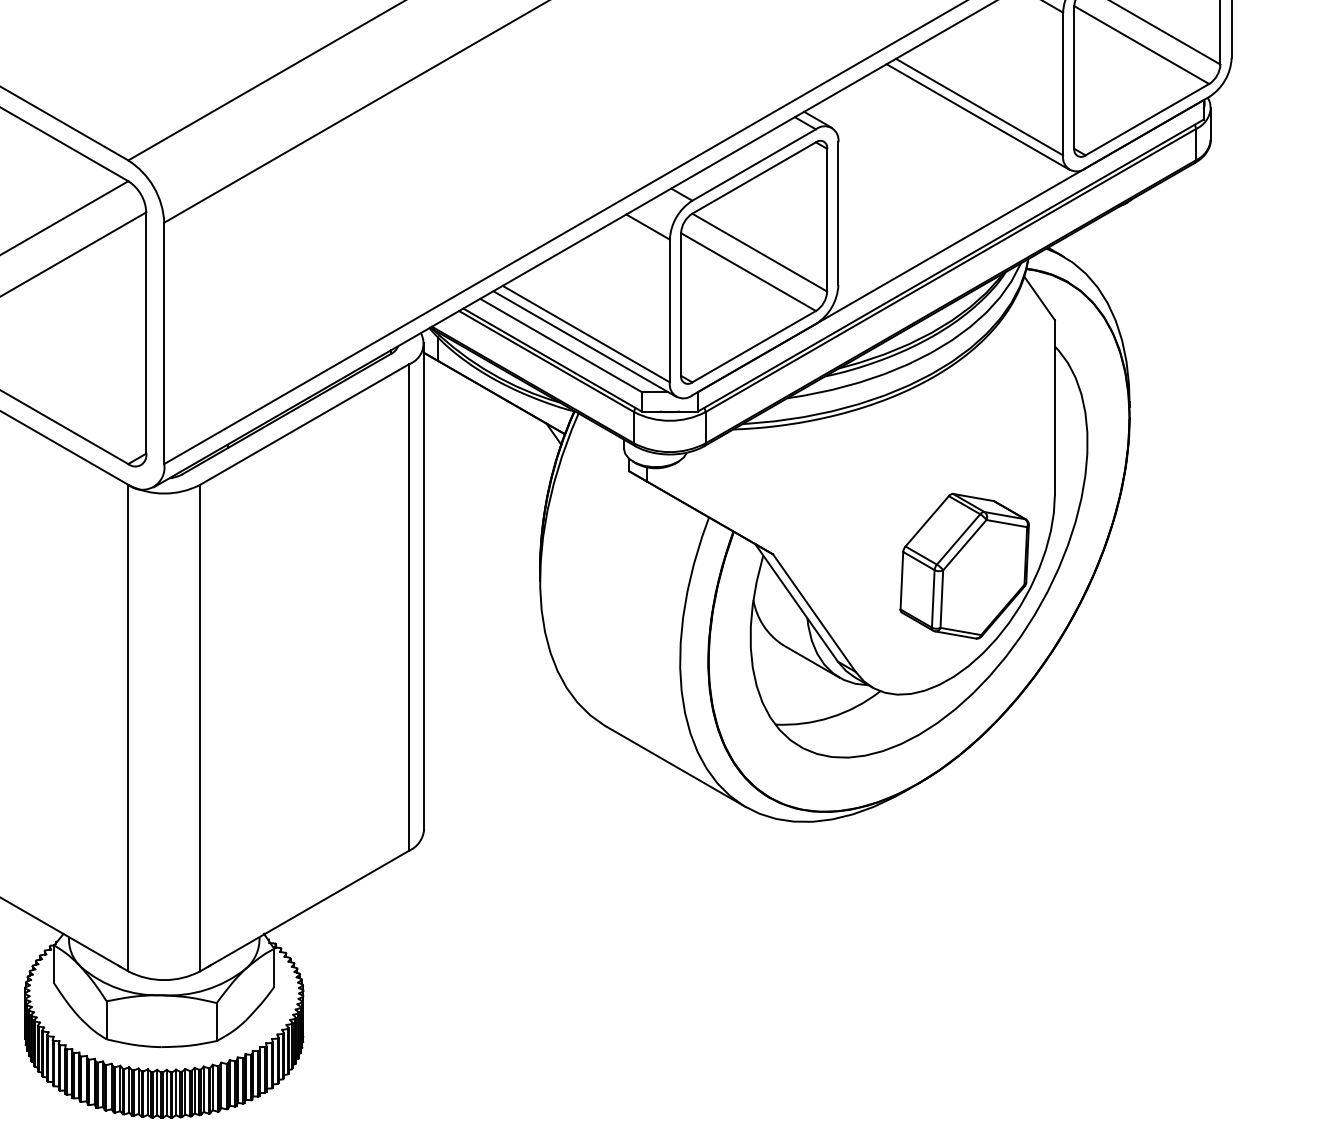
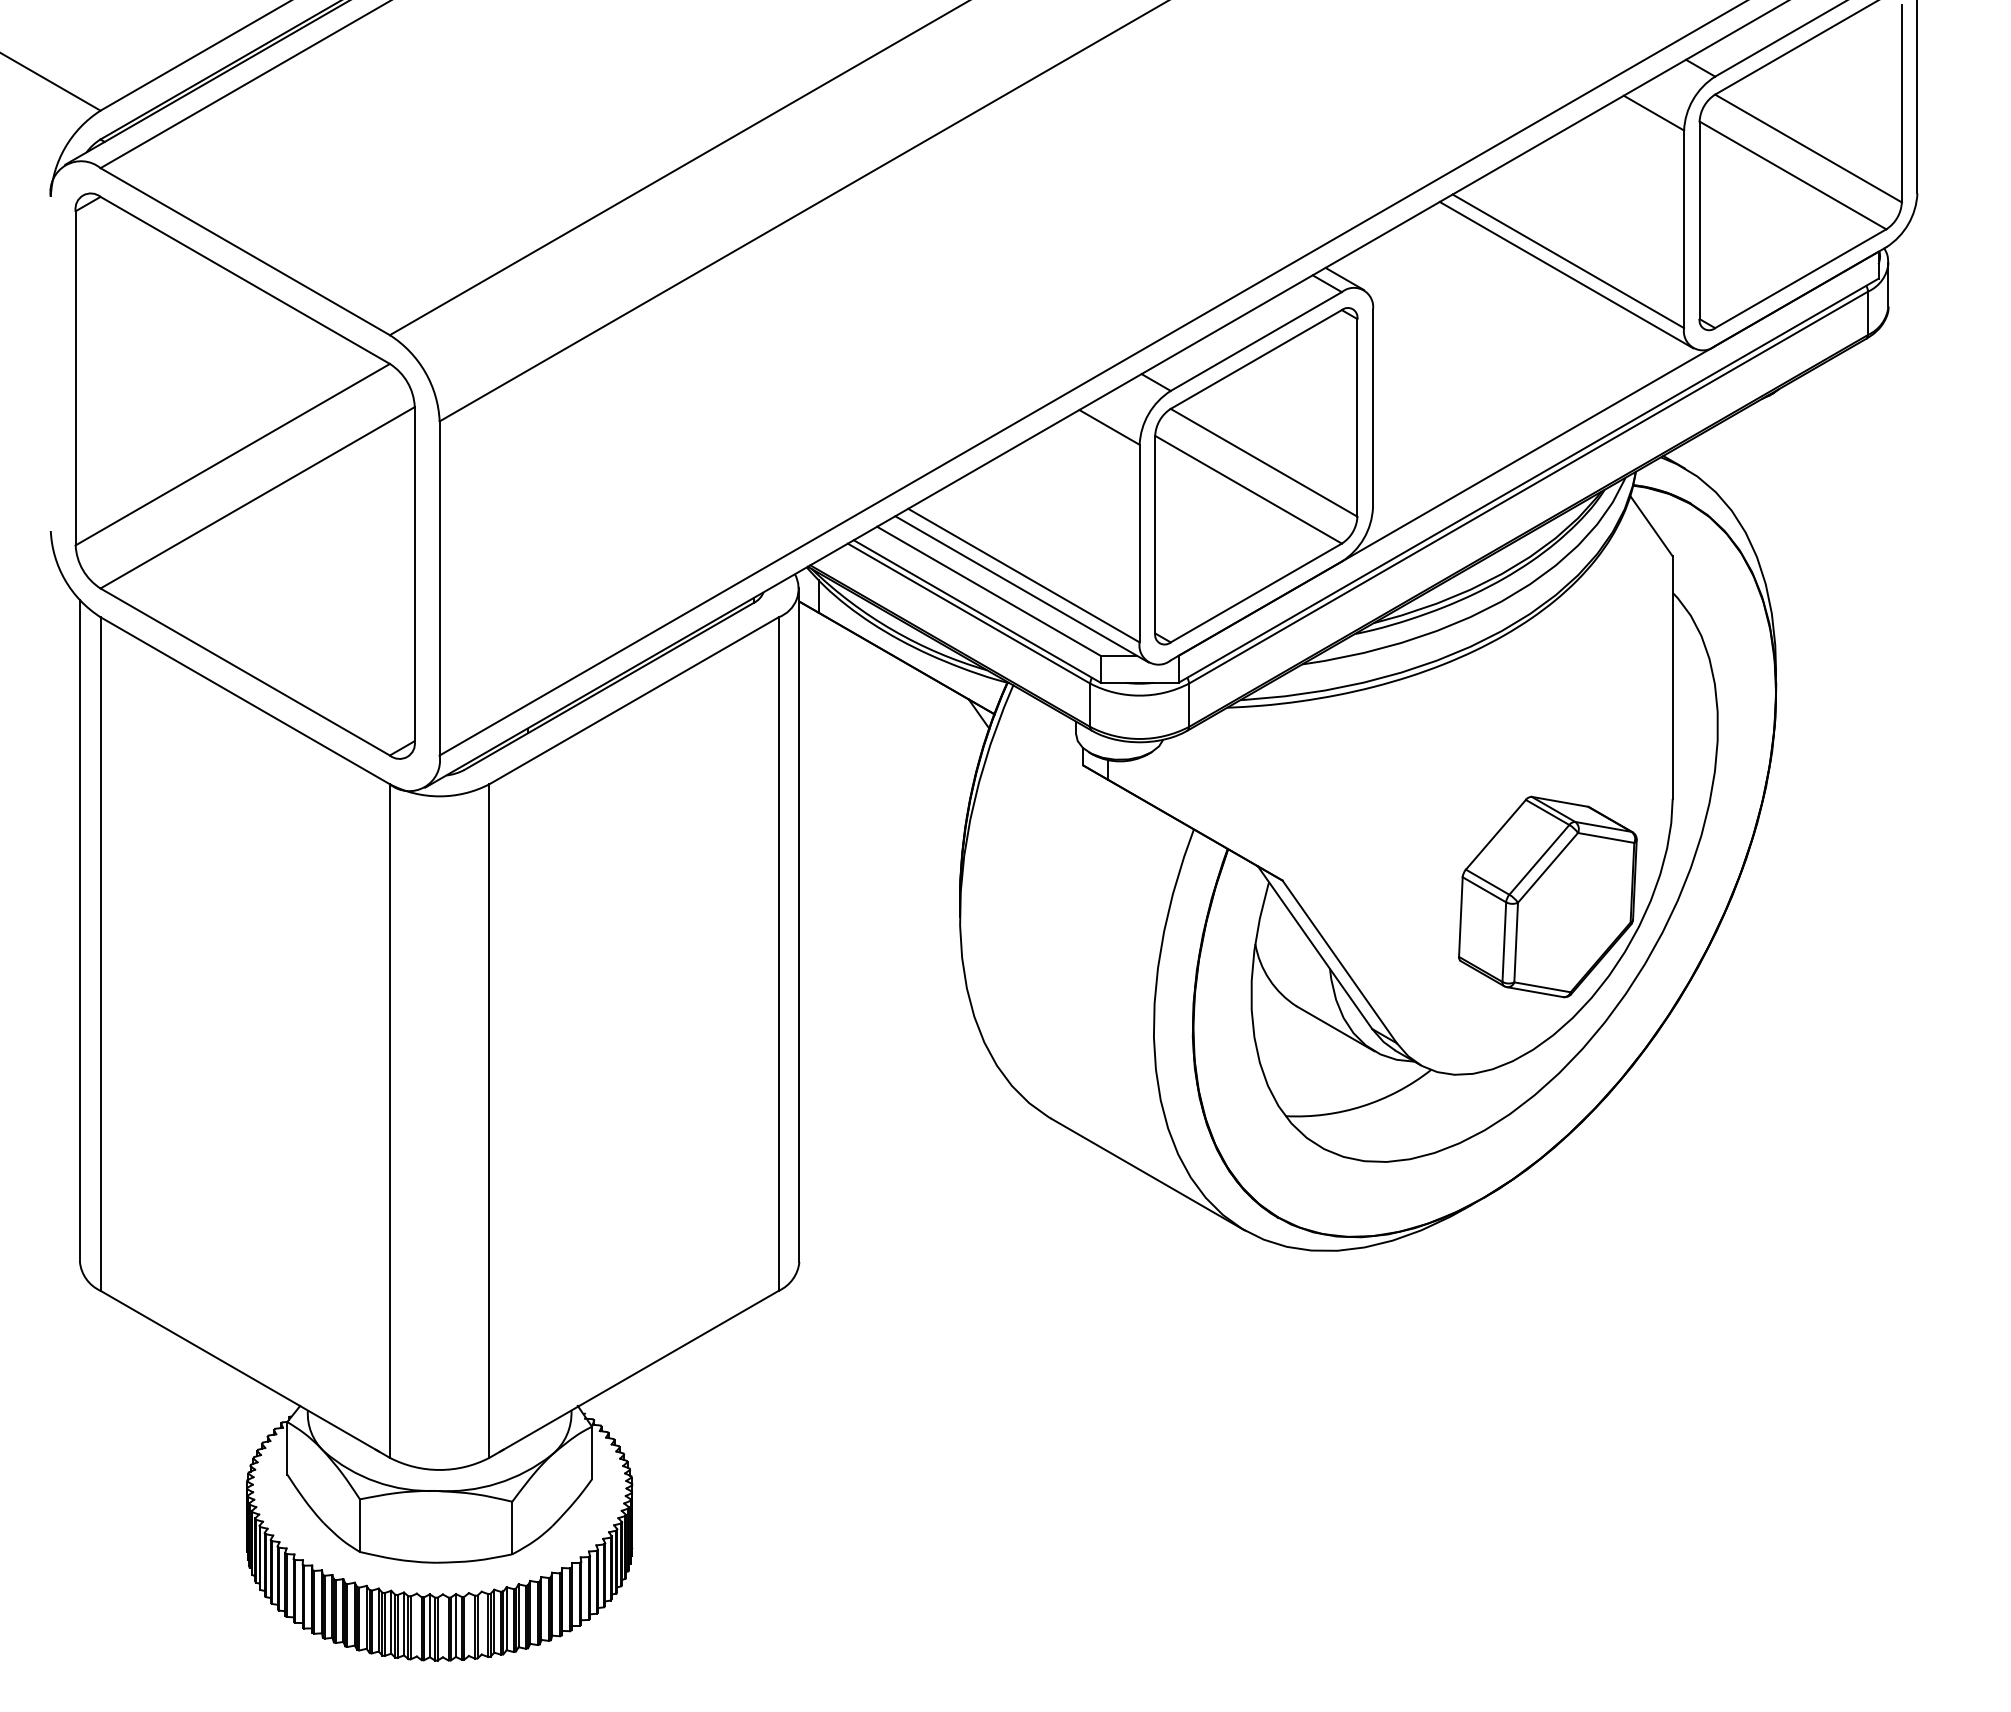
line: (194, 1090) -> (481, 1622), removed
line: (147, 1091) -> (416, 1624), removed
line: (185, 1091) -> (468, 1624), removed
line: (166, 1092) -> (442, 1625), removed

